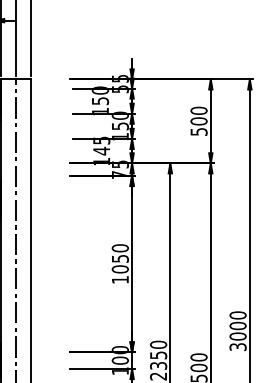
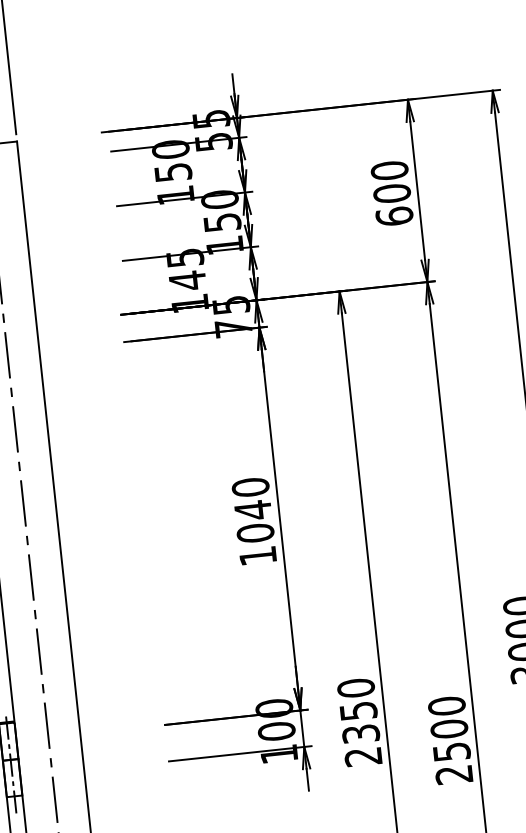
text: (198, 131) -> (393, 215), 500 -> 600
text: (120, 258) -> (253, 509), 1050 -> 1040

